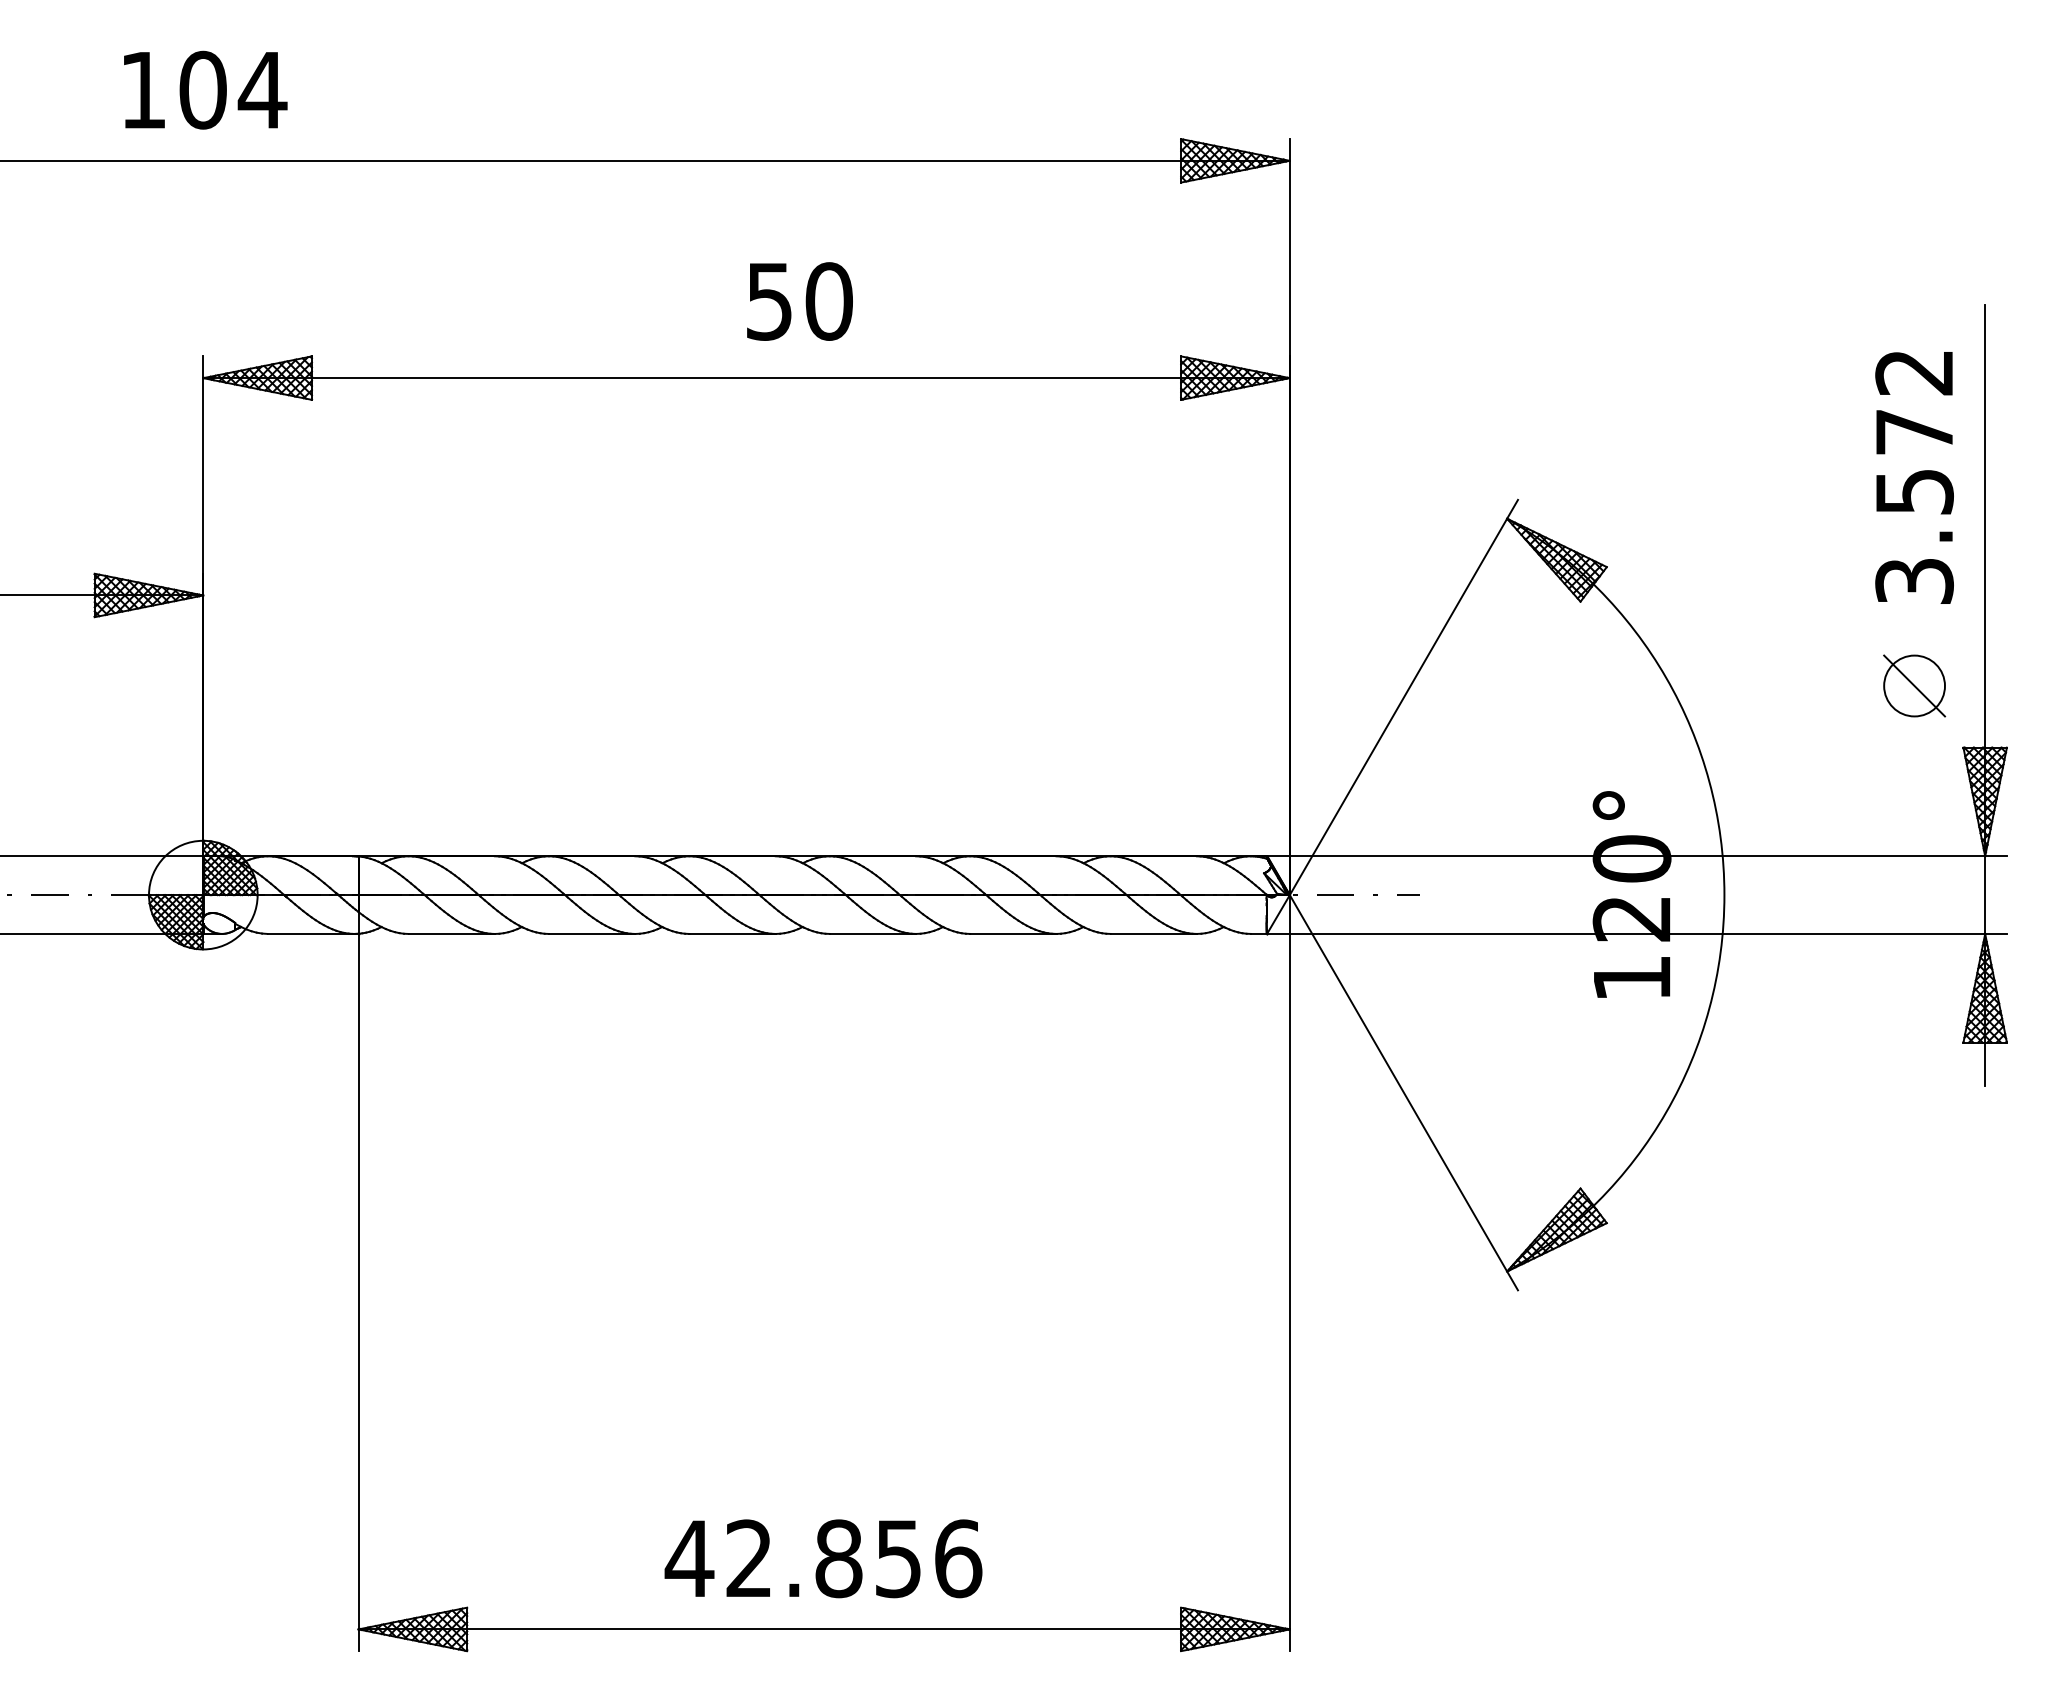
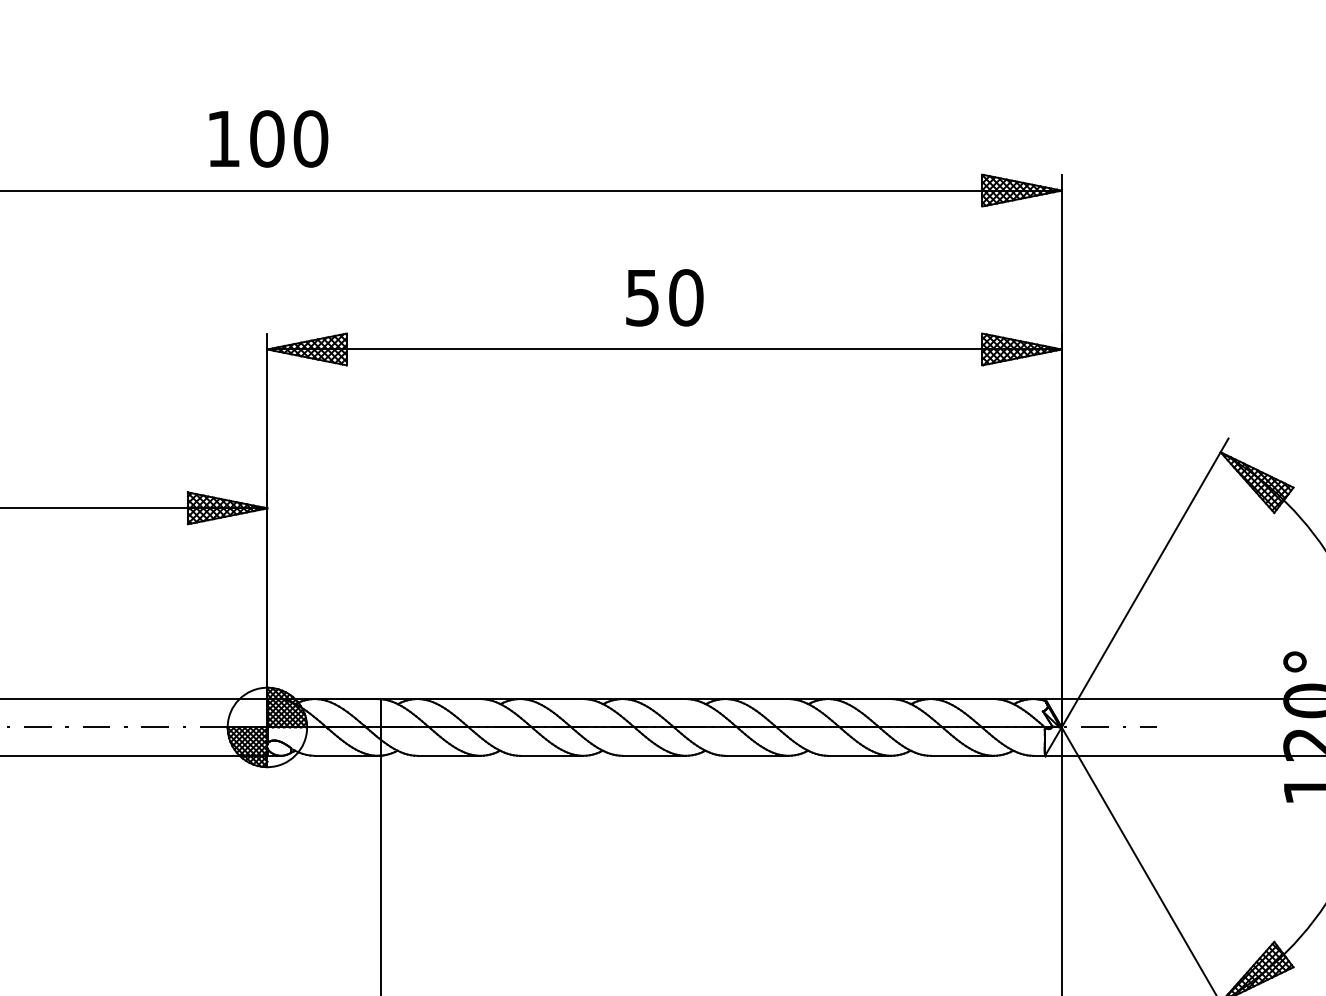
text: (262, 89) -> (310, 138), 104 -> 100
text: (799, 301) -> (664, 297), moved

